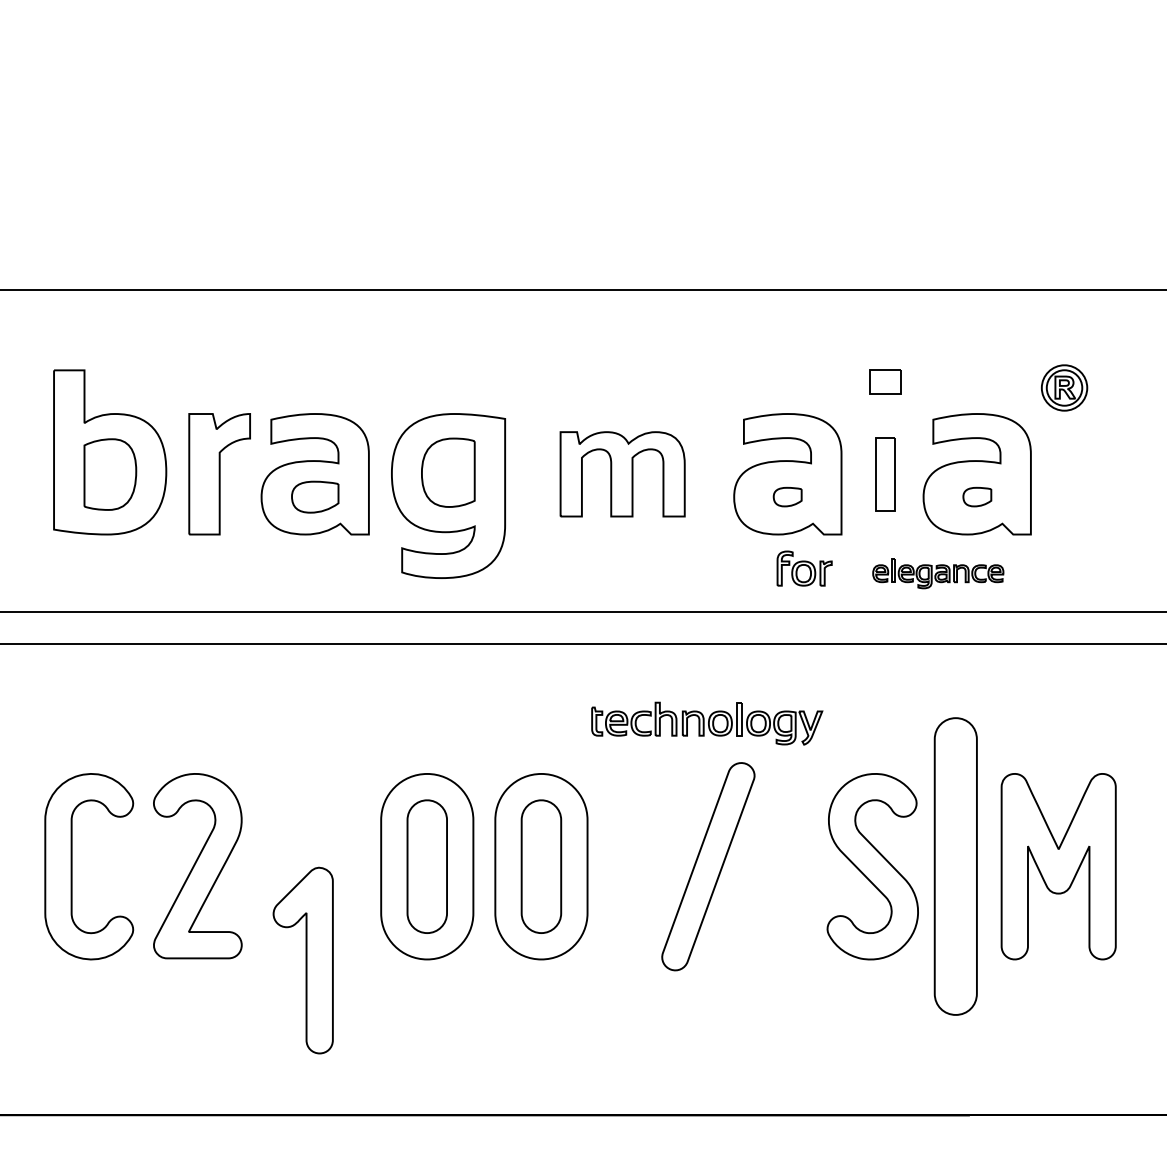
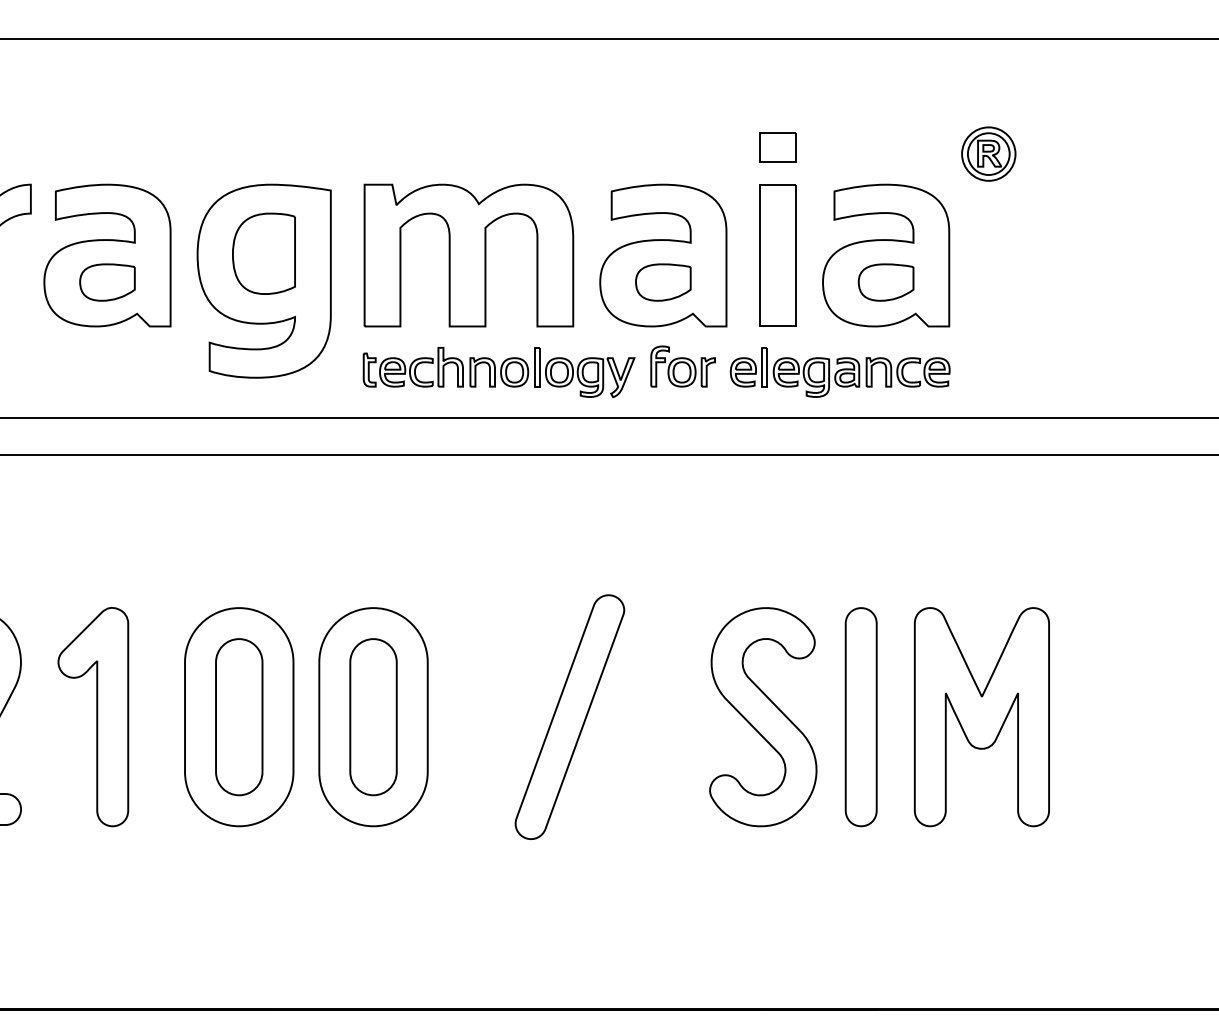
part: (622, 474) -> (468, 255), size x1.43
part: (885, 474) -> (778, 255), size x1.67
part: (787, 496) -> (662, 281), size x1.67
part: (977, 496) -> (886, 281), size x1.67
part: (938, 573) -> (840, 372), size x1.43
part: (707, 723) -> (499, 372), moved
part: (956, 866) -> (861, 716), size x0.62
part: (302, 960) -> (92, 716), moved

